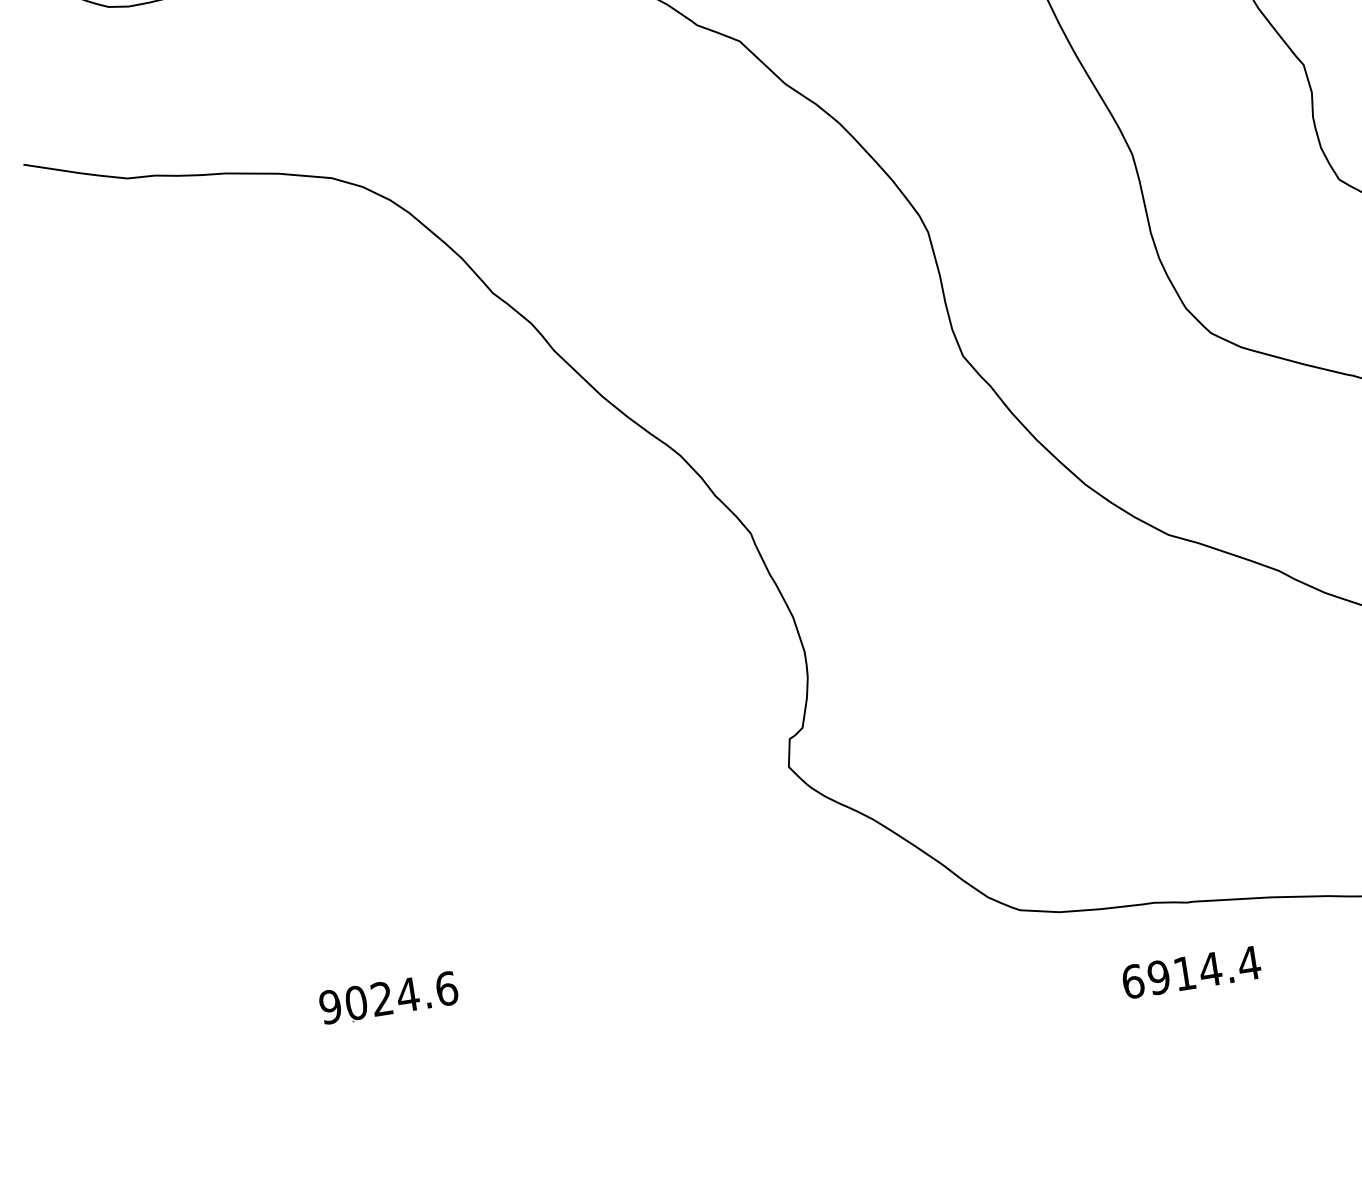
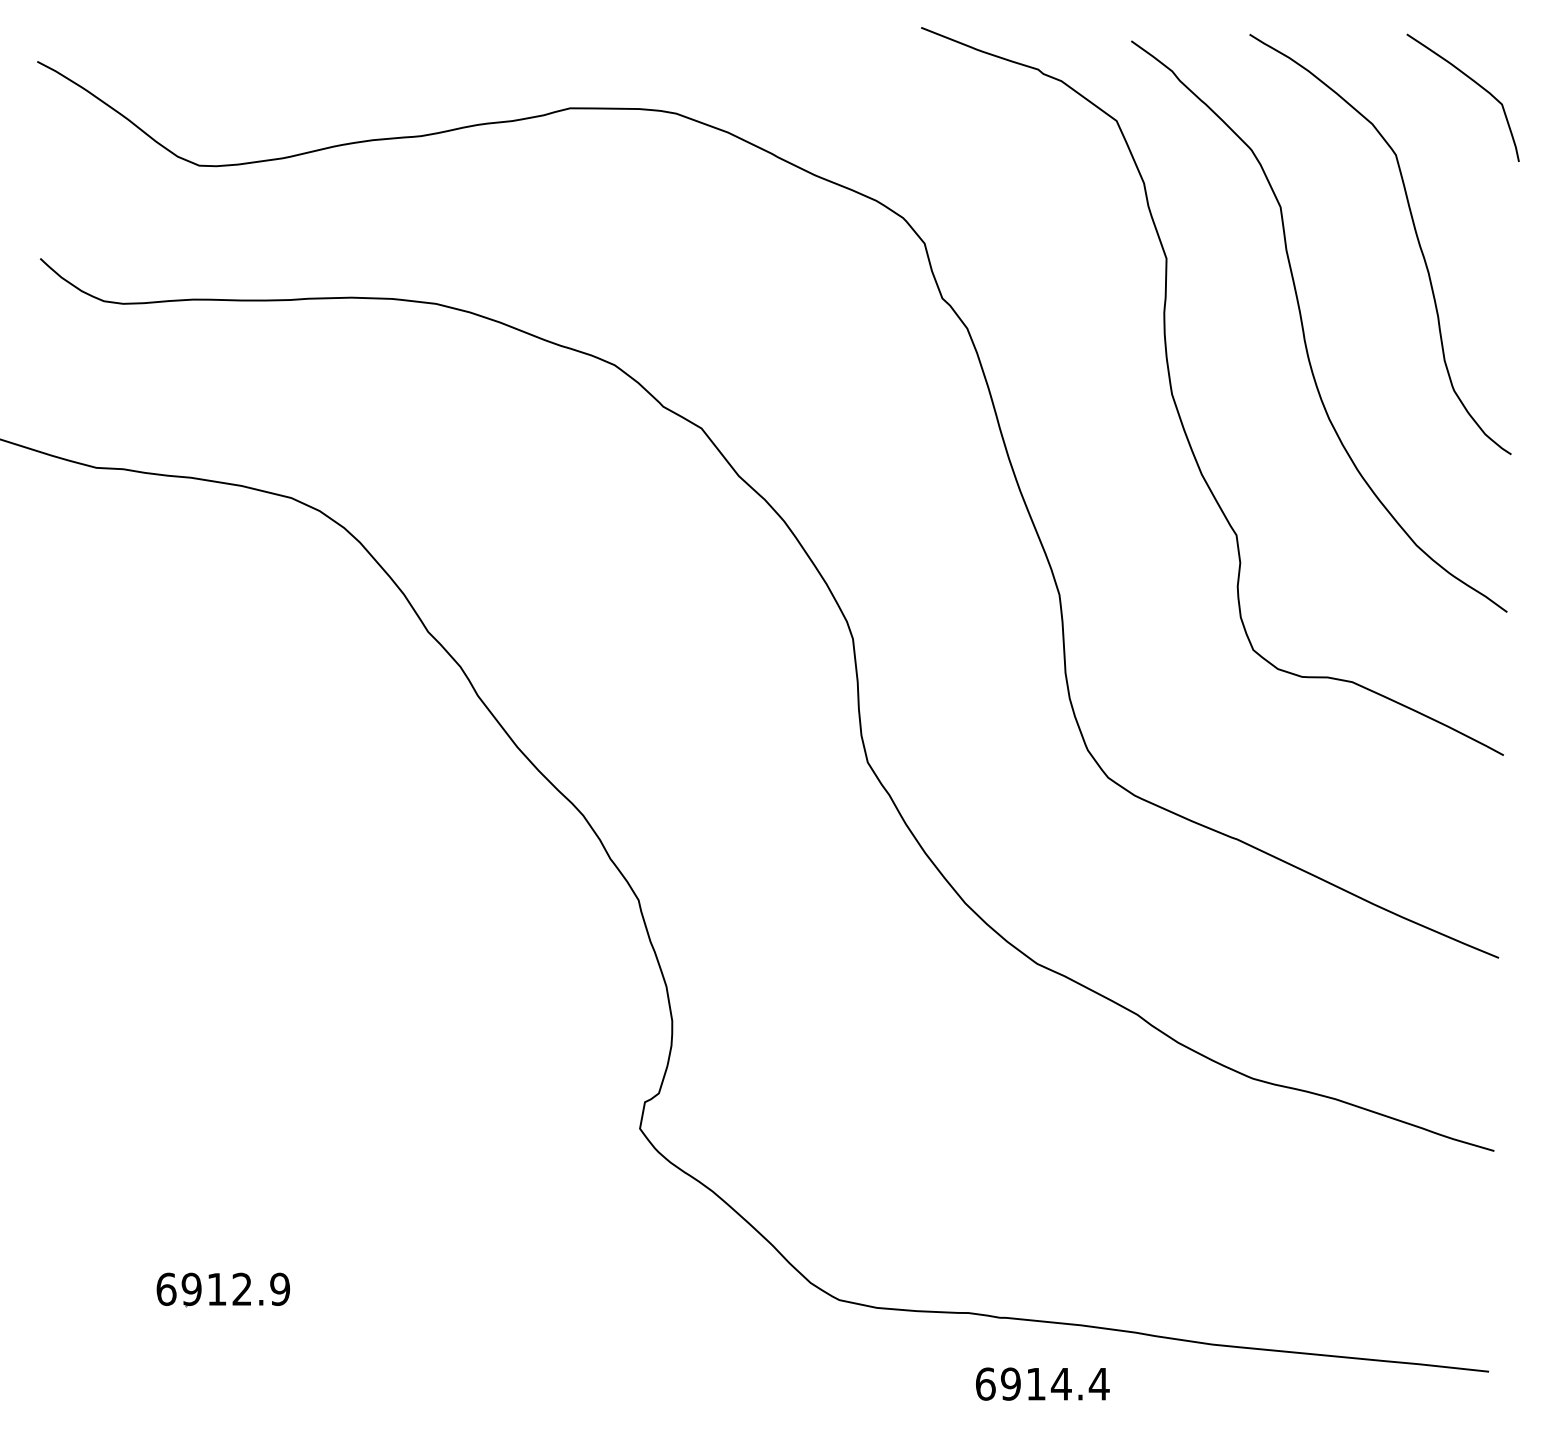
text: (1191, 971) -> (1042, 1383), moved
text: (388, 996) -> (223, 1288), 9024.6 -> 6912.9

